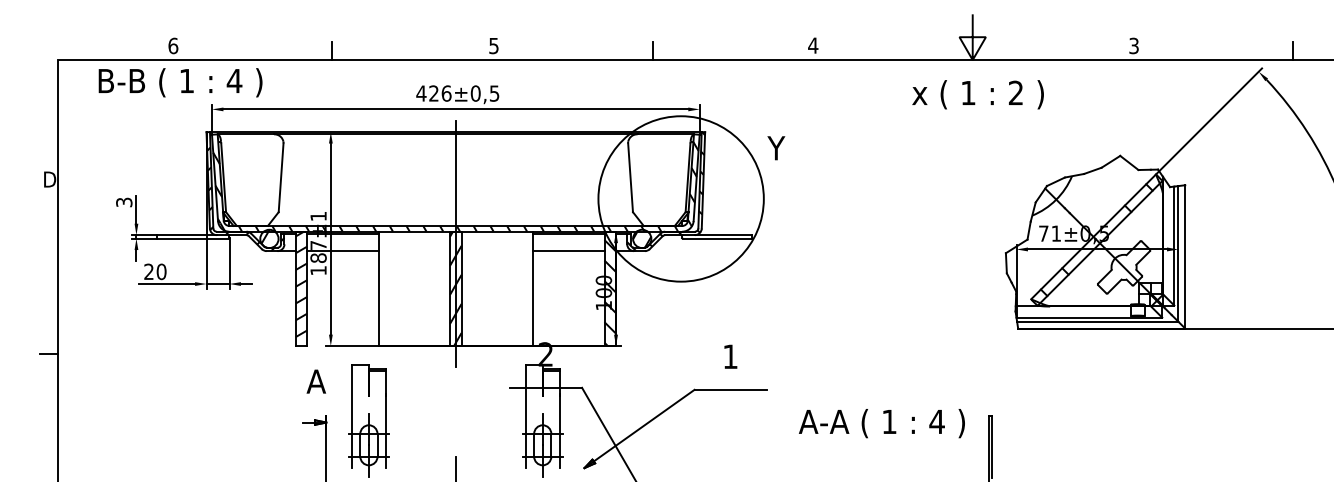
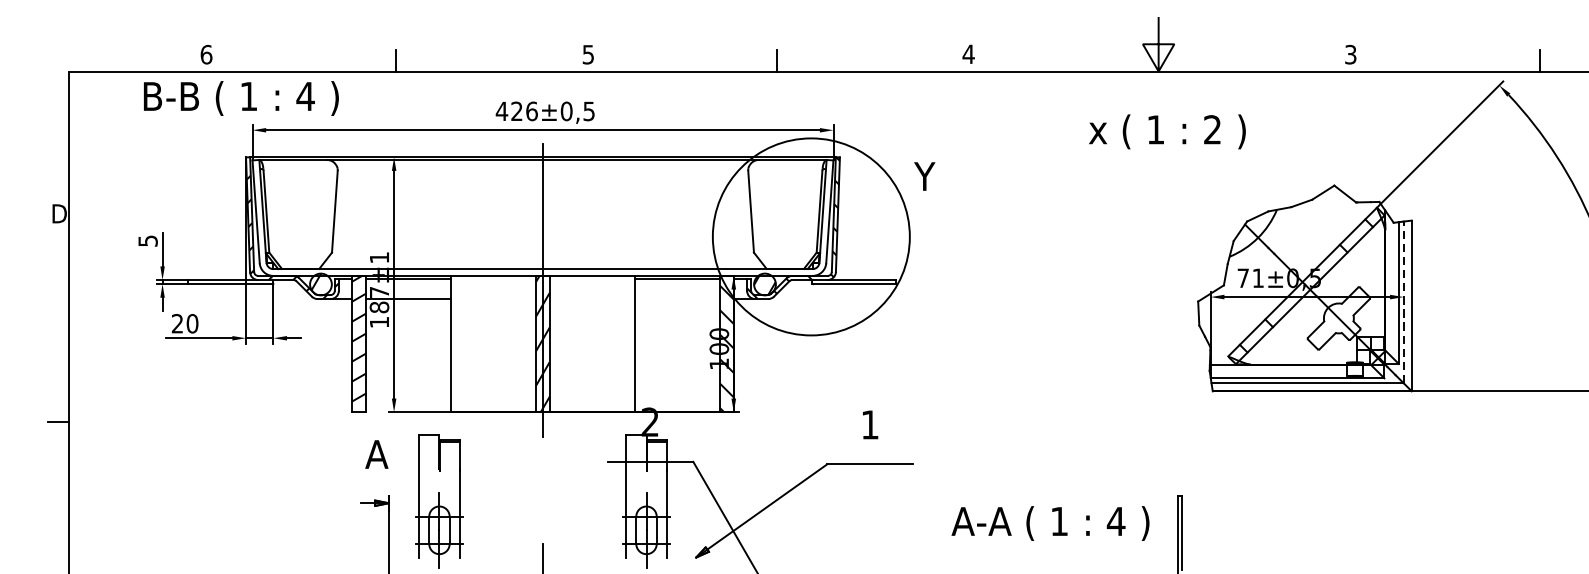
text: (180, 82) -> (241, 98), moved
text: (977, 94) -> (1166, 131), moved
hatch: (455, 186) -> (542, 222), removed
text: (123, 201) -> (147, 239), 3 -> 5
line: (568, 251) -> (677, 299), removed
line: (1178, 253) -> (1403, 301), solid -> dashed
text: (881, 423) -> (1049, 523), moved

